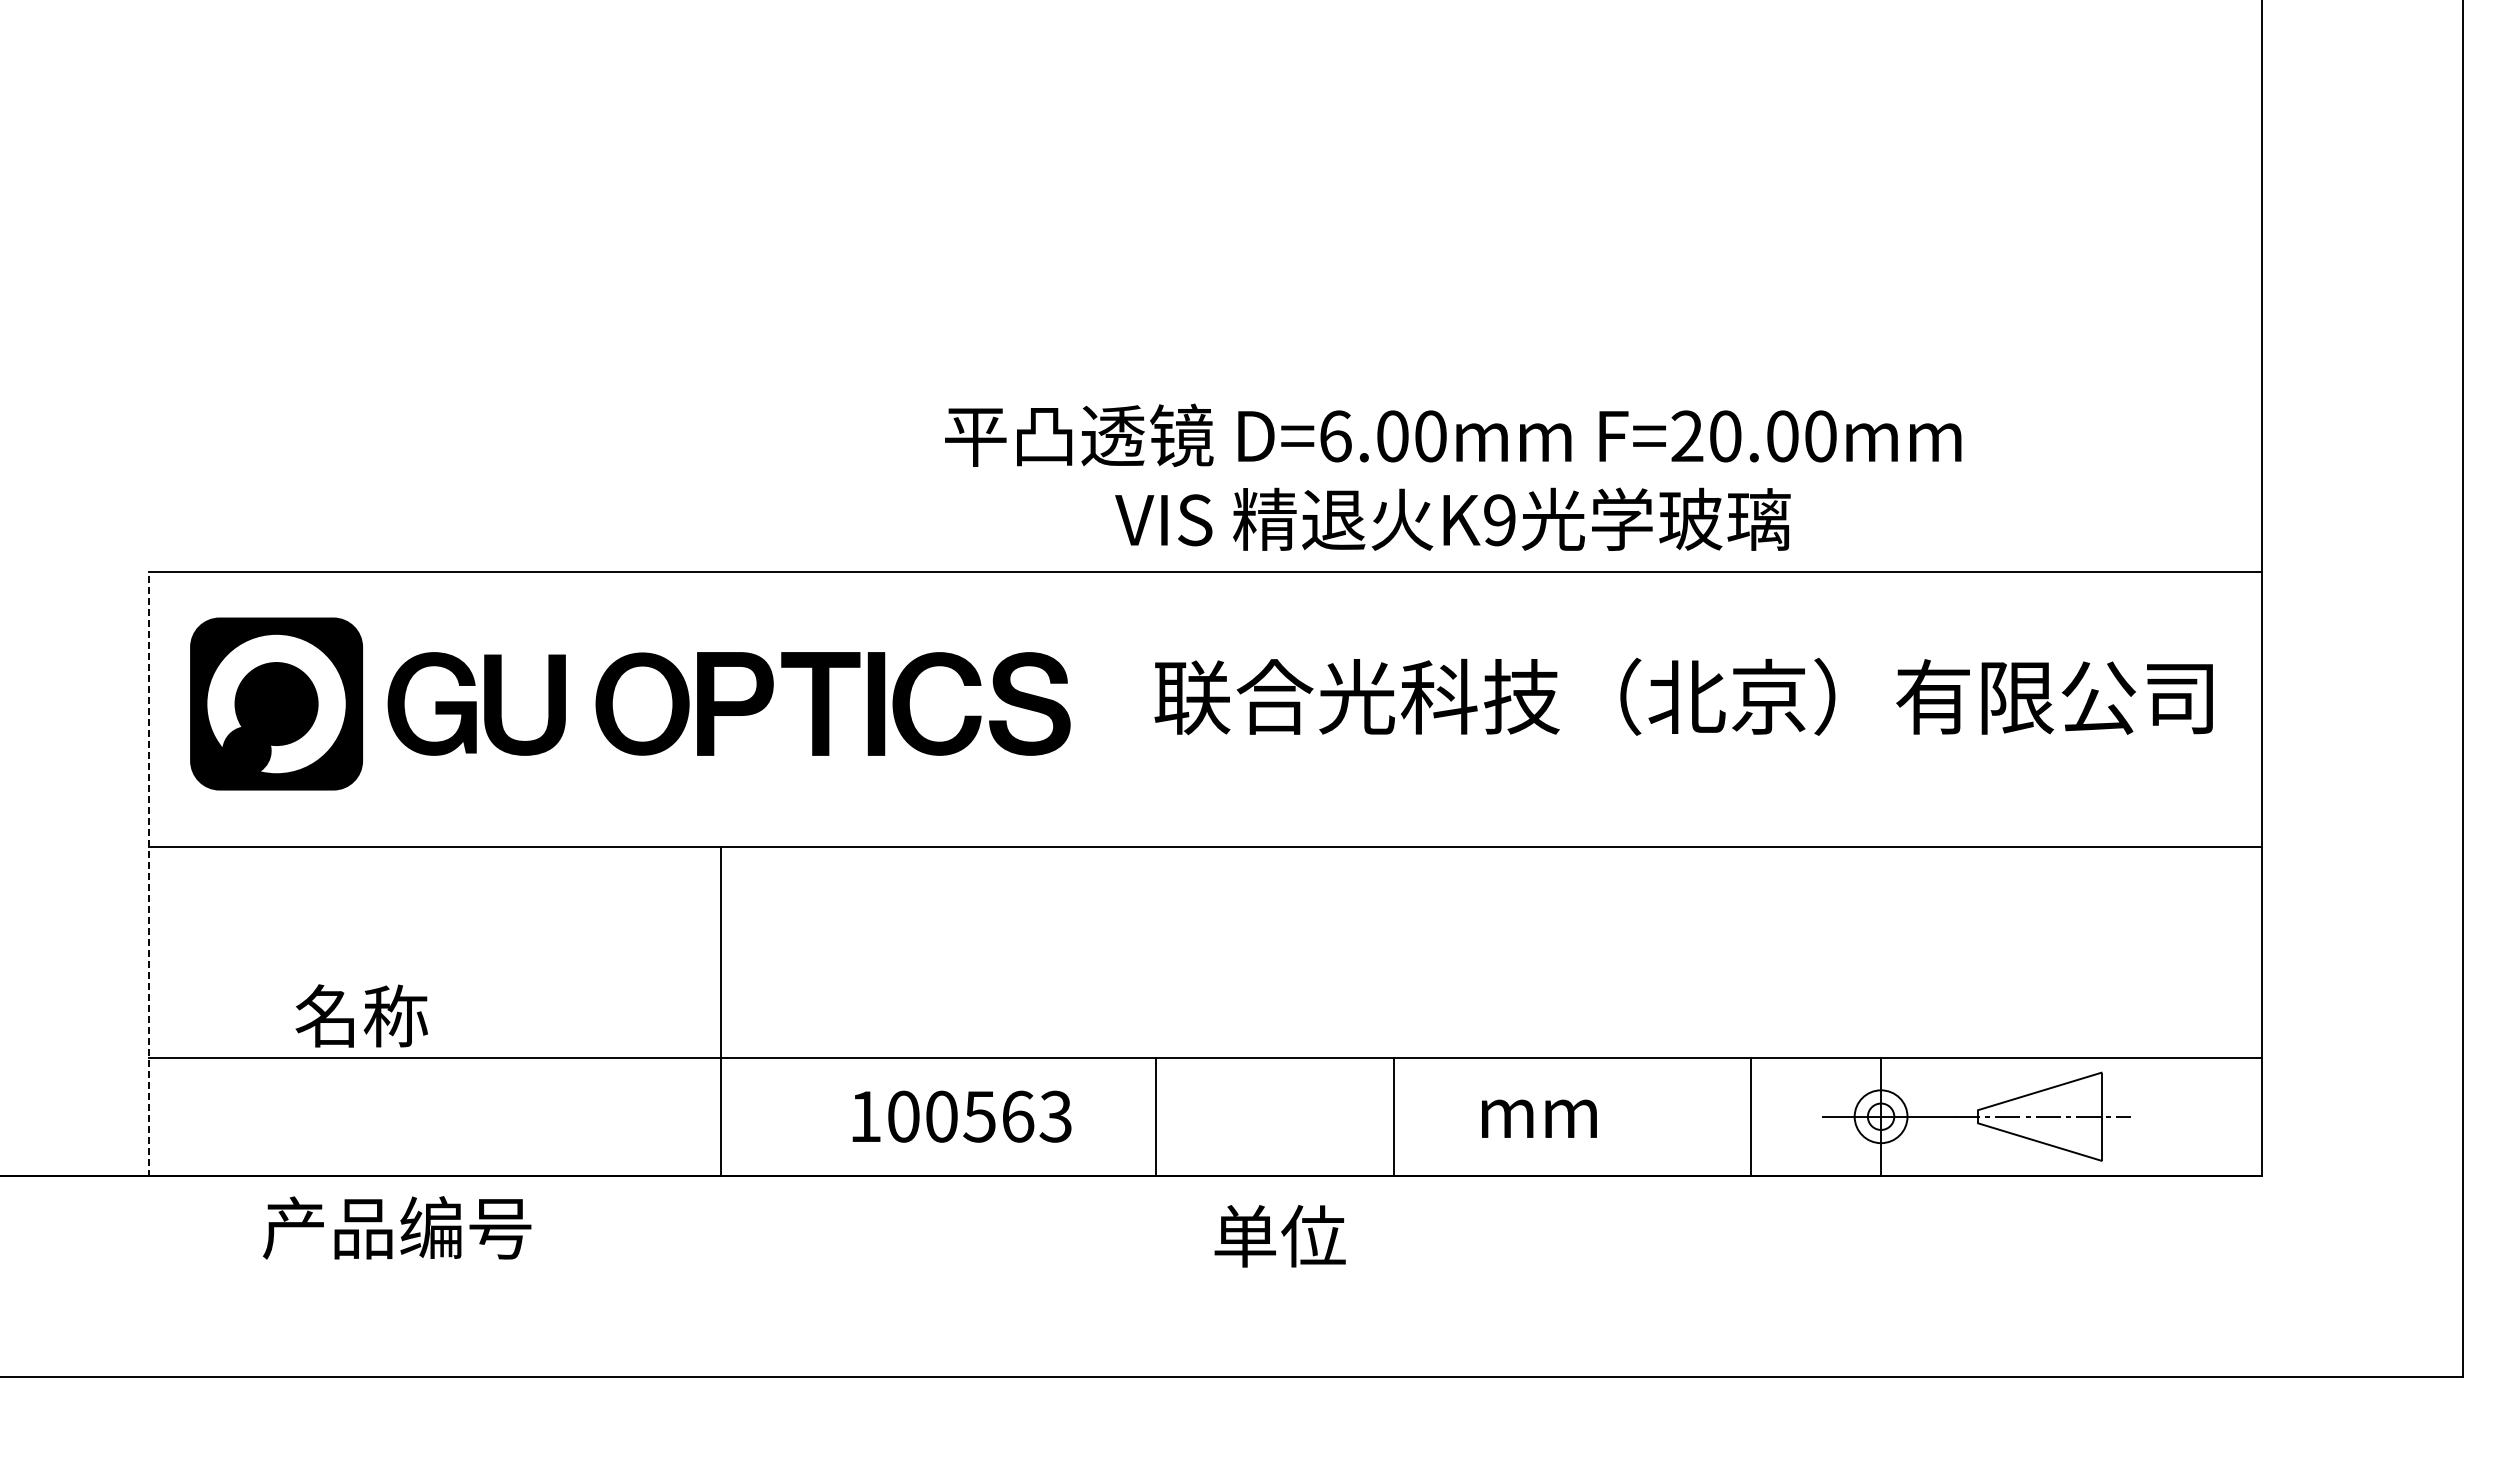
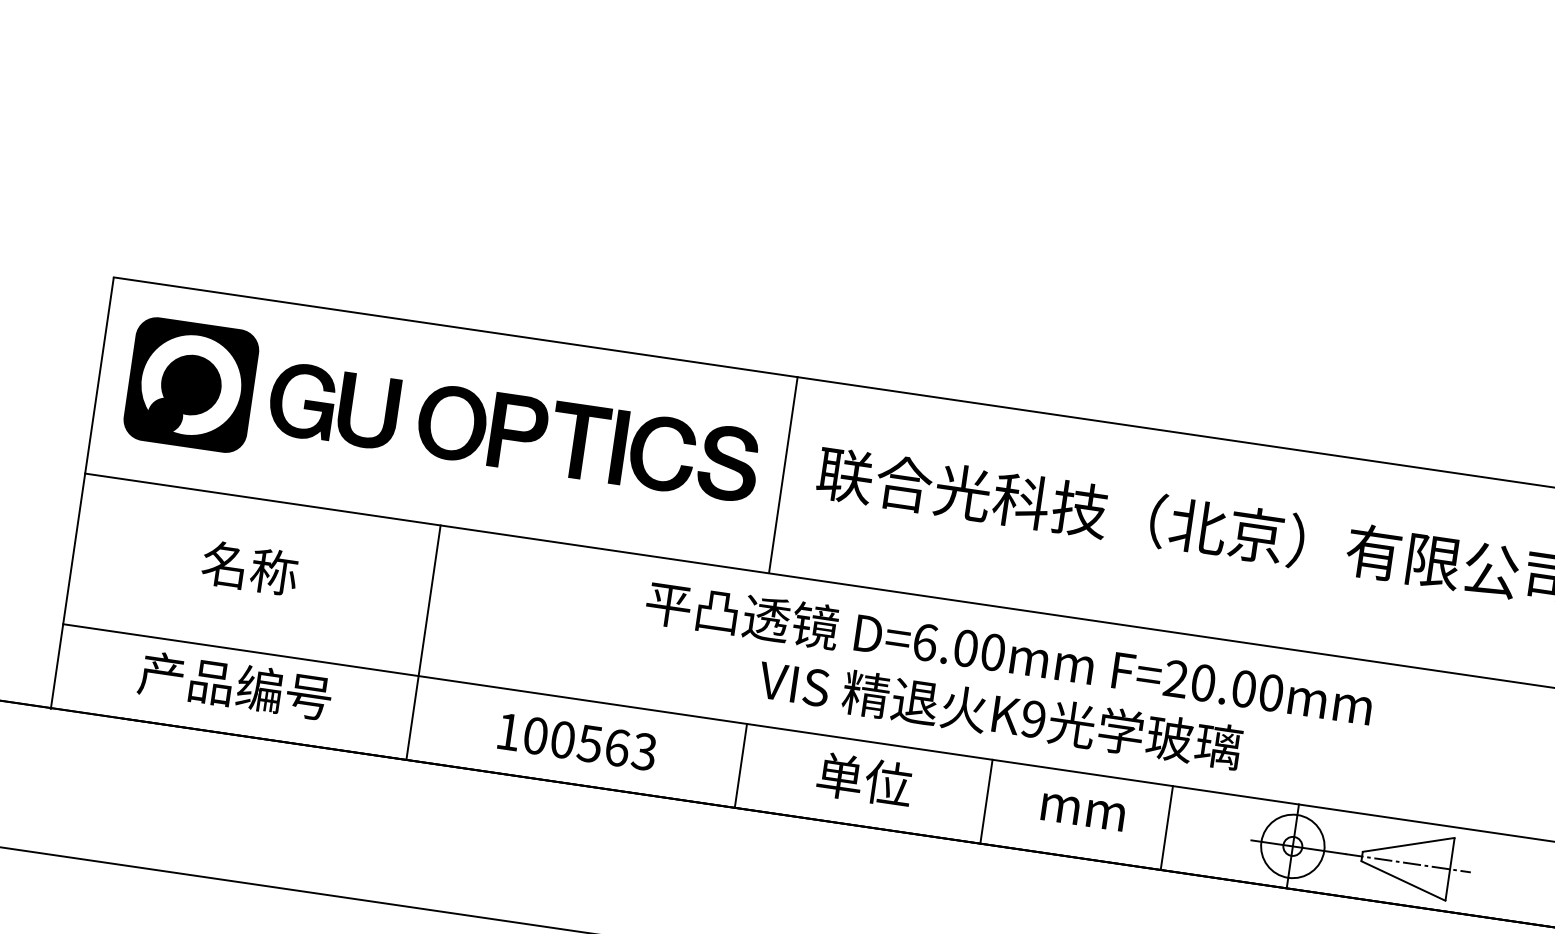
text: (1453, 476) -> (1005, 683), moved
line: (1107, 707) -> (783, 474), added
line: (148, 874) -> (82, 493), dashed -> solid
line: (720, 1010) -> (423, 642), moved
text: (361, 1015) -> (249, 568), moved
text: (961, 1116) -> (577, 741), moved
line: (1156, 1116) -> (741, 765), moved
line: (1393, 1116) -> (986, 801), moved
line: (1751, 1116) -> (1166, 827), moved
circle: (1881, 1116) -> (1293, 846), size x1.67
text: (1539, 1118) -> (1083, 812), moved
text: (397, 1227) -> (235, 685), moved
text: (1279, 1236) -> (864, 780), moved

